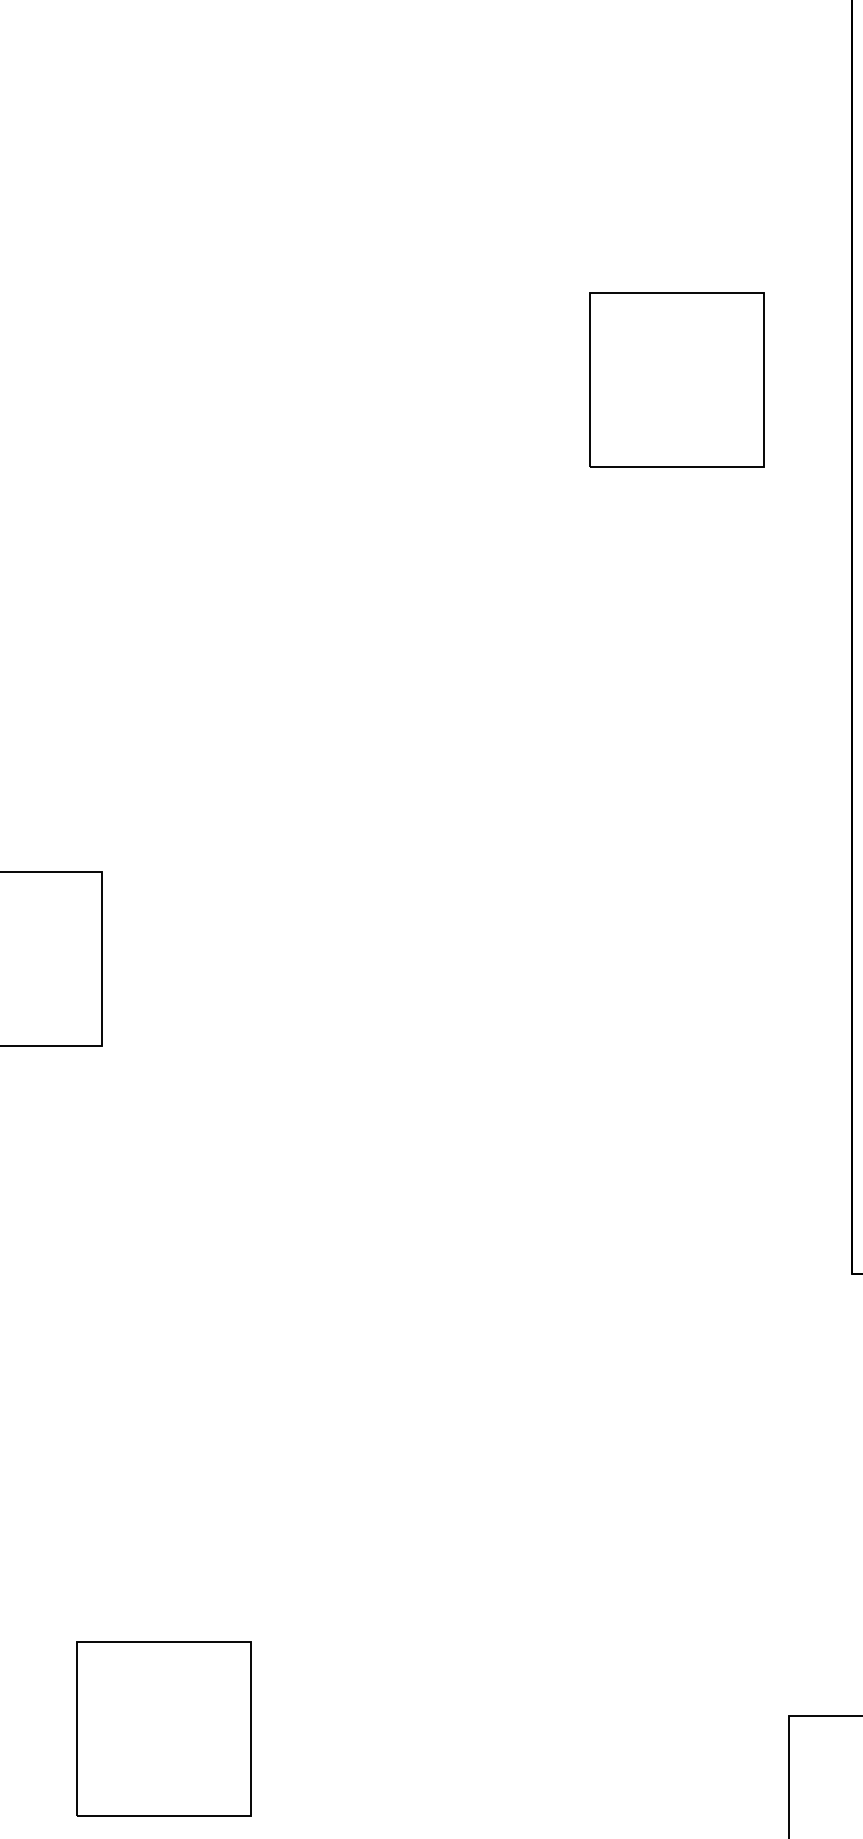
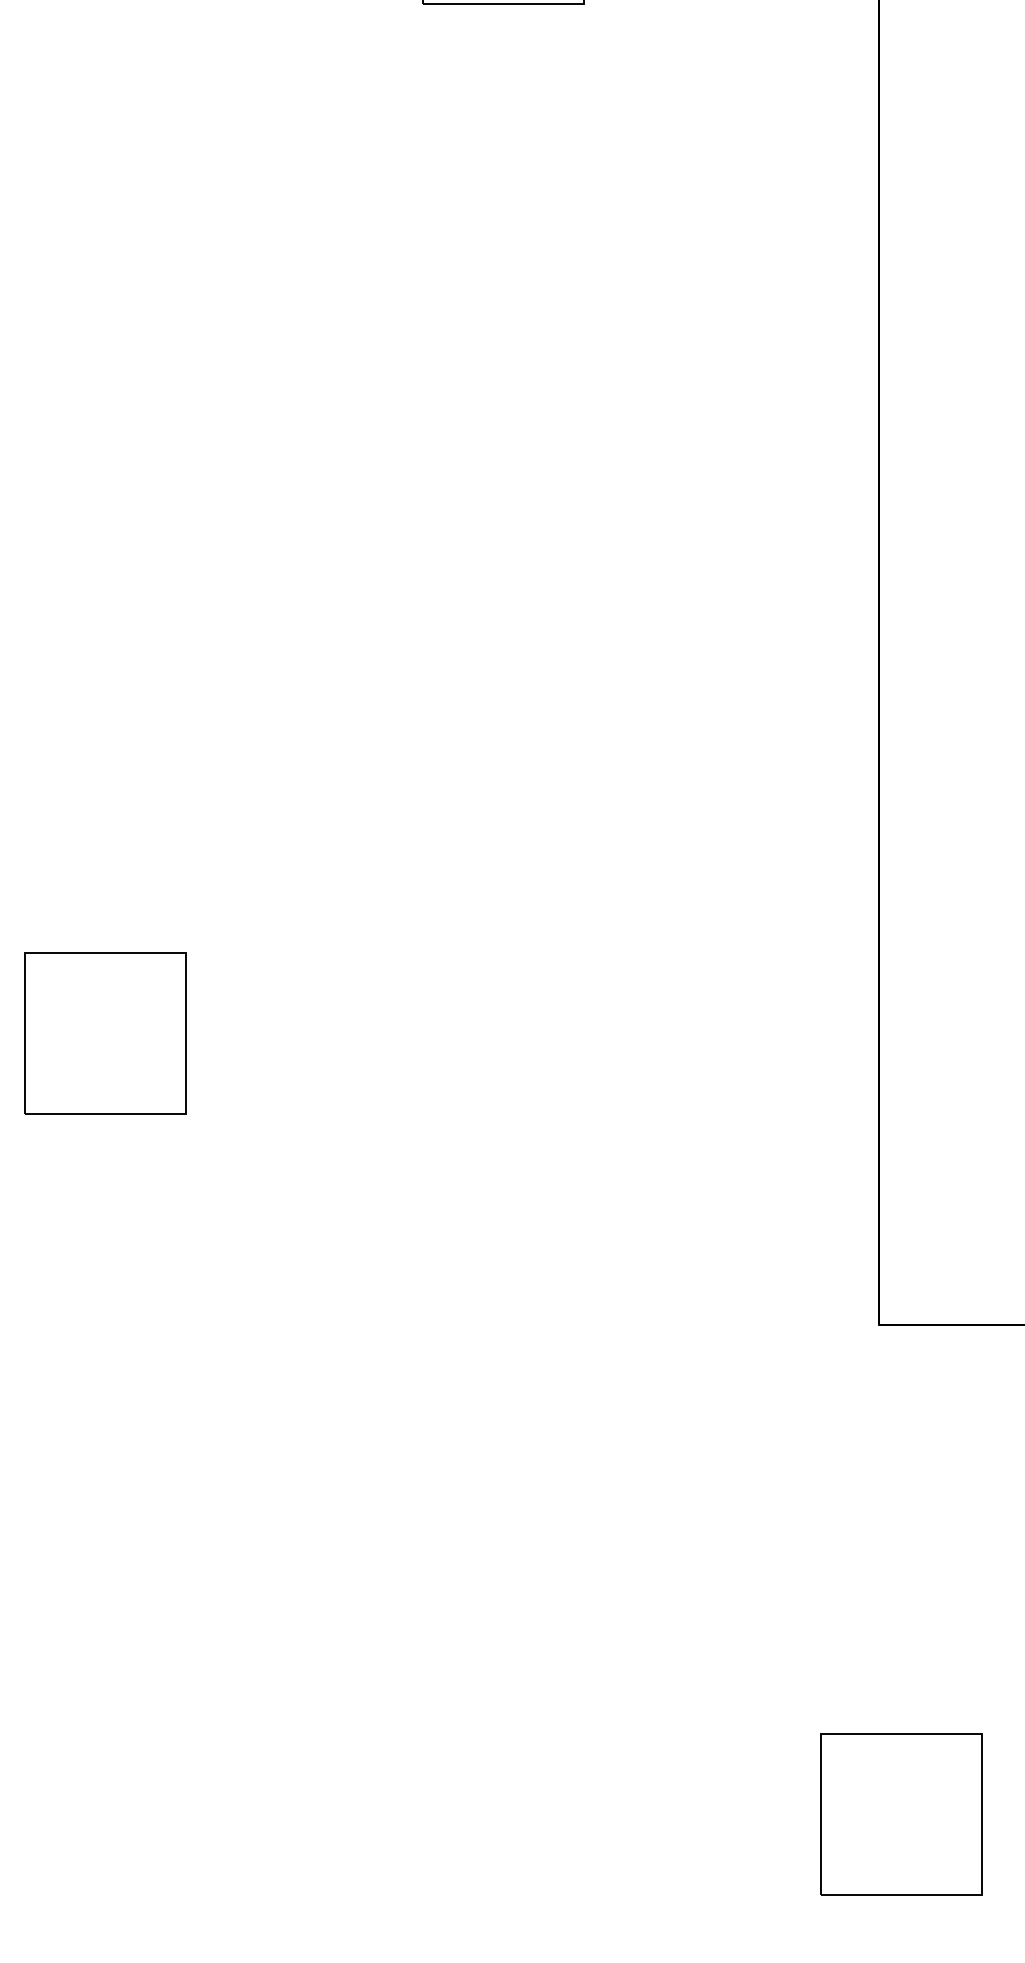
part: (677, 379) -> (718, 497), removed
part: (164, 1729) -> (243, 1745), removed

